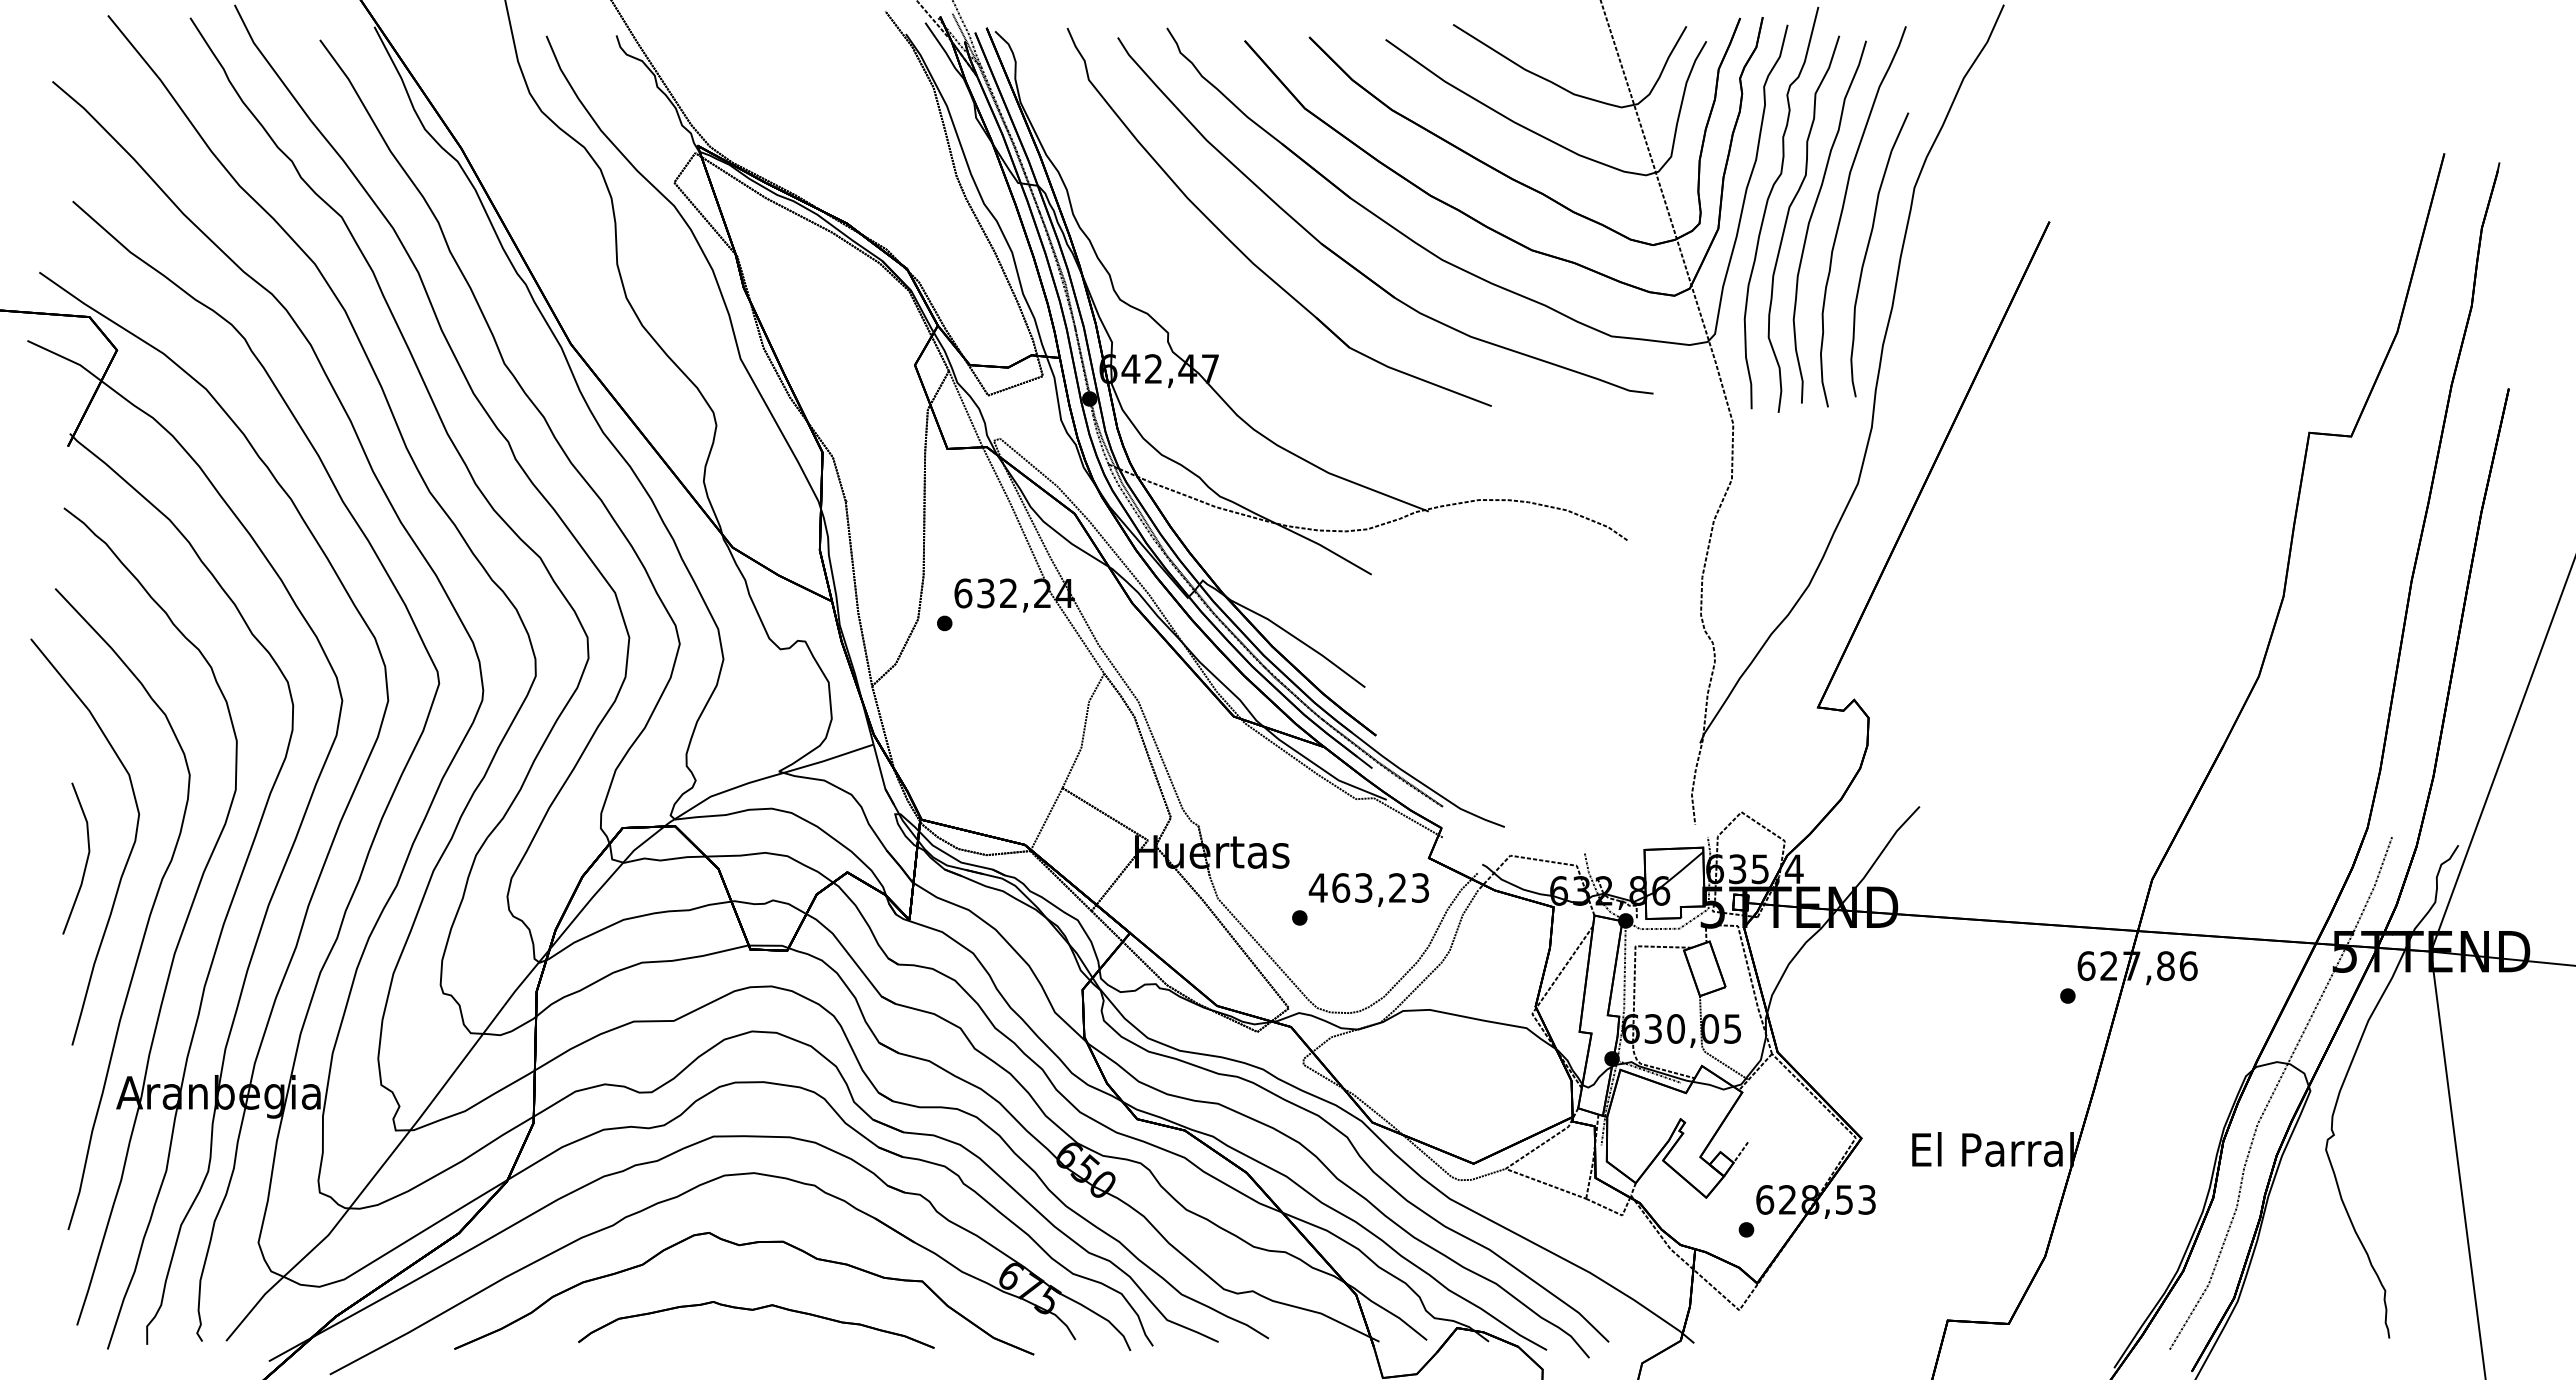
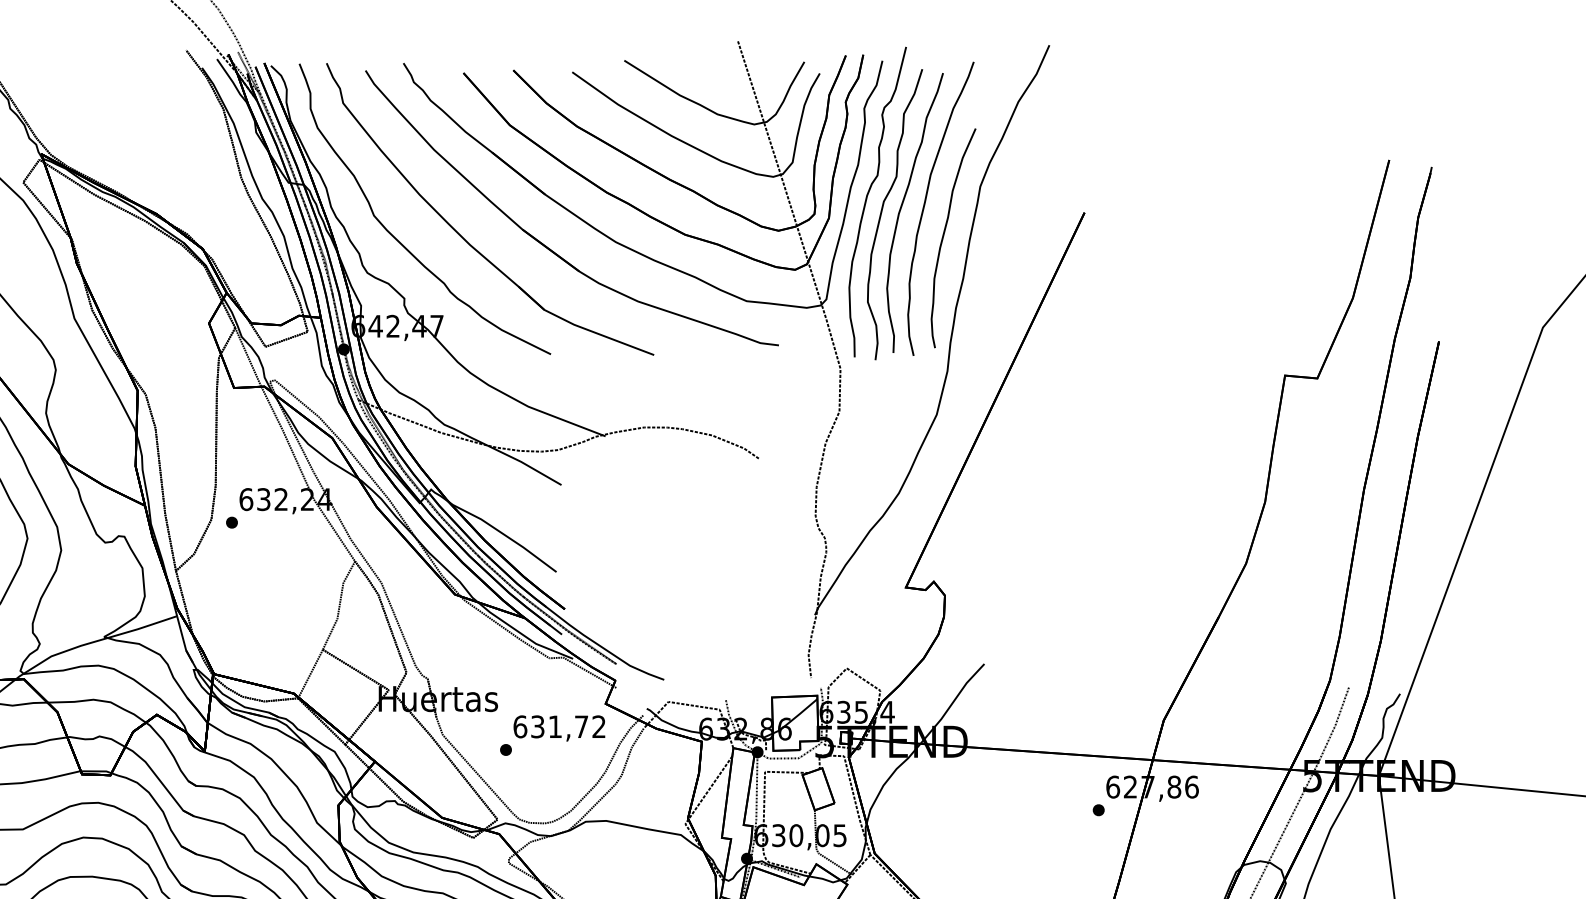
part: (1156, 253) -> (395, 237), added
text: (1368, 887) -> (559, 726), 463,23 -> 631,72

